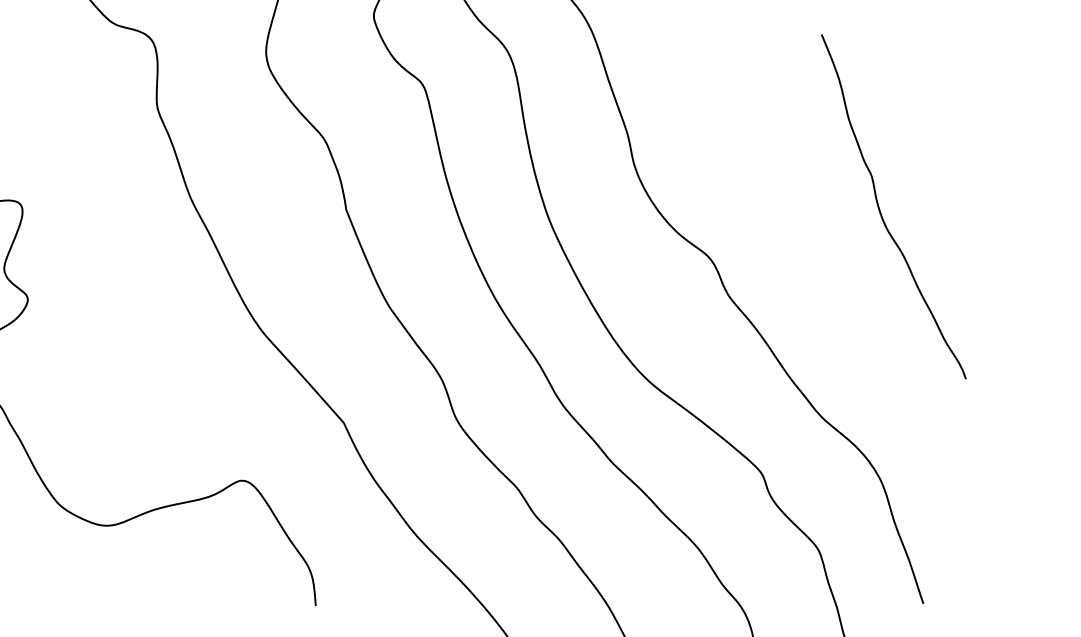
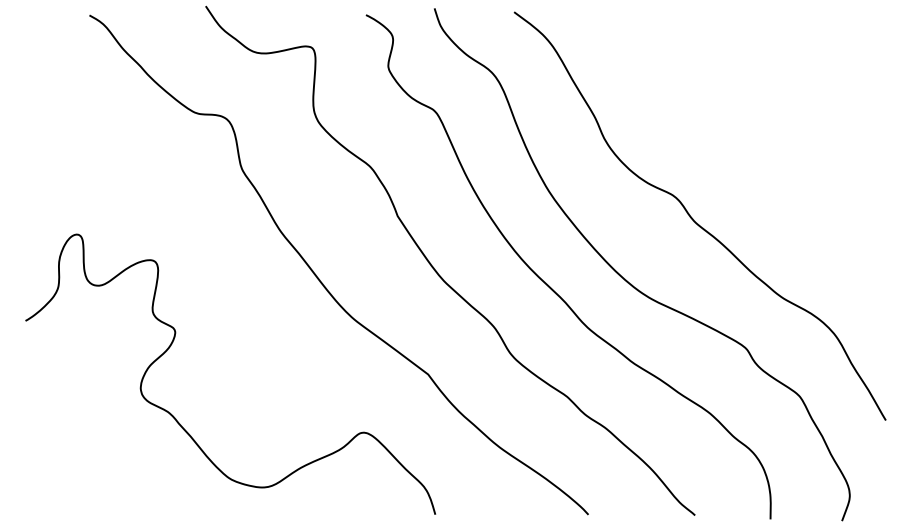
part: (881, 212) -> (795, 136), removed

